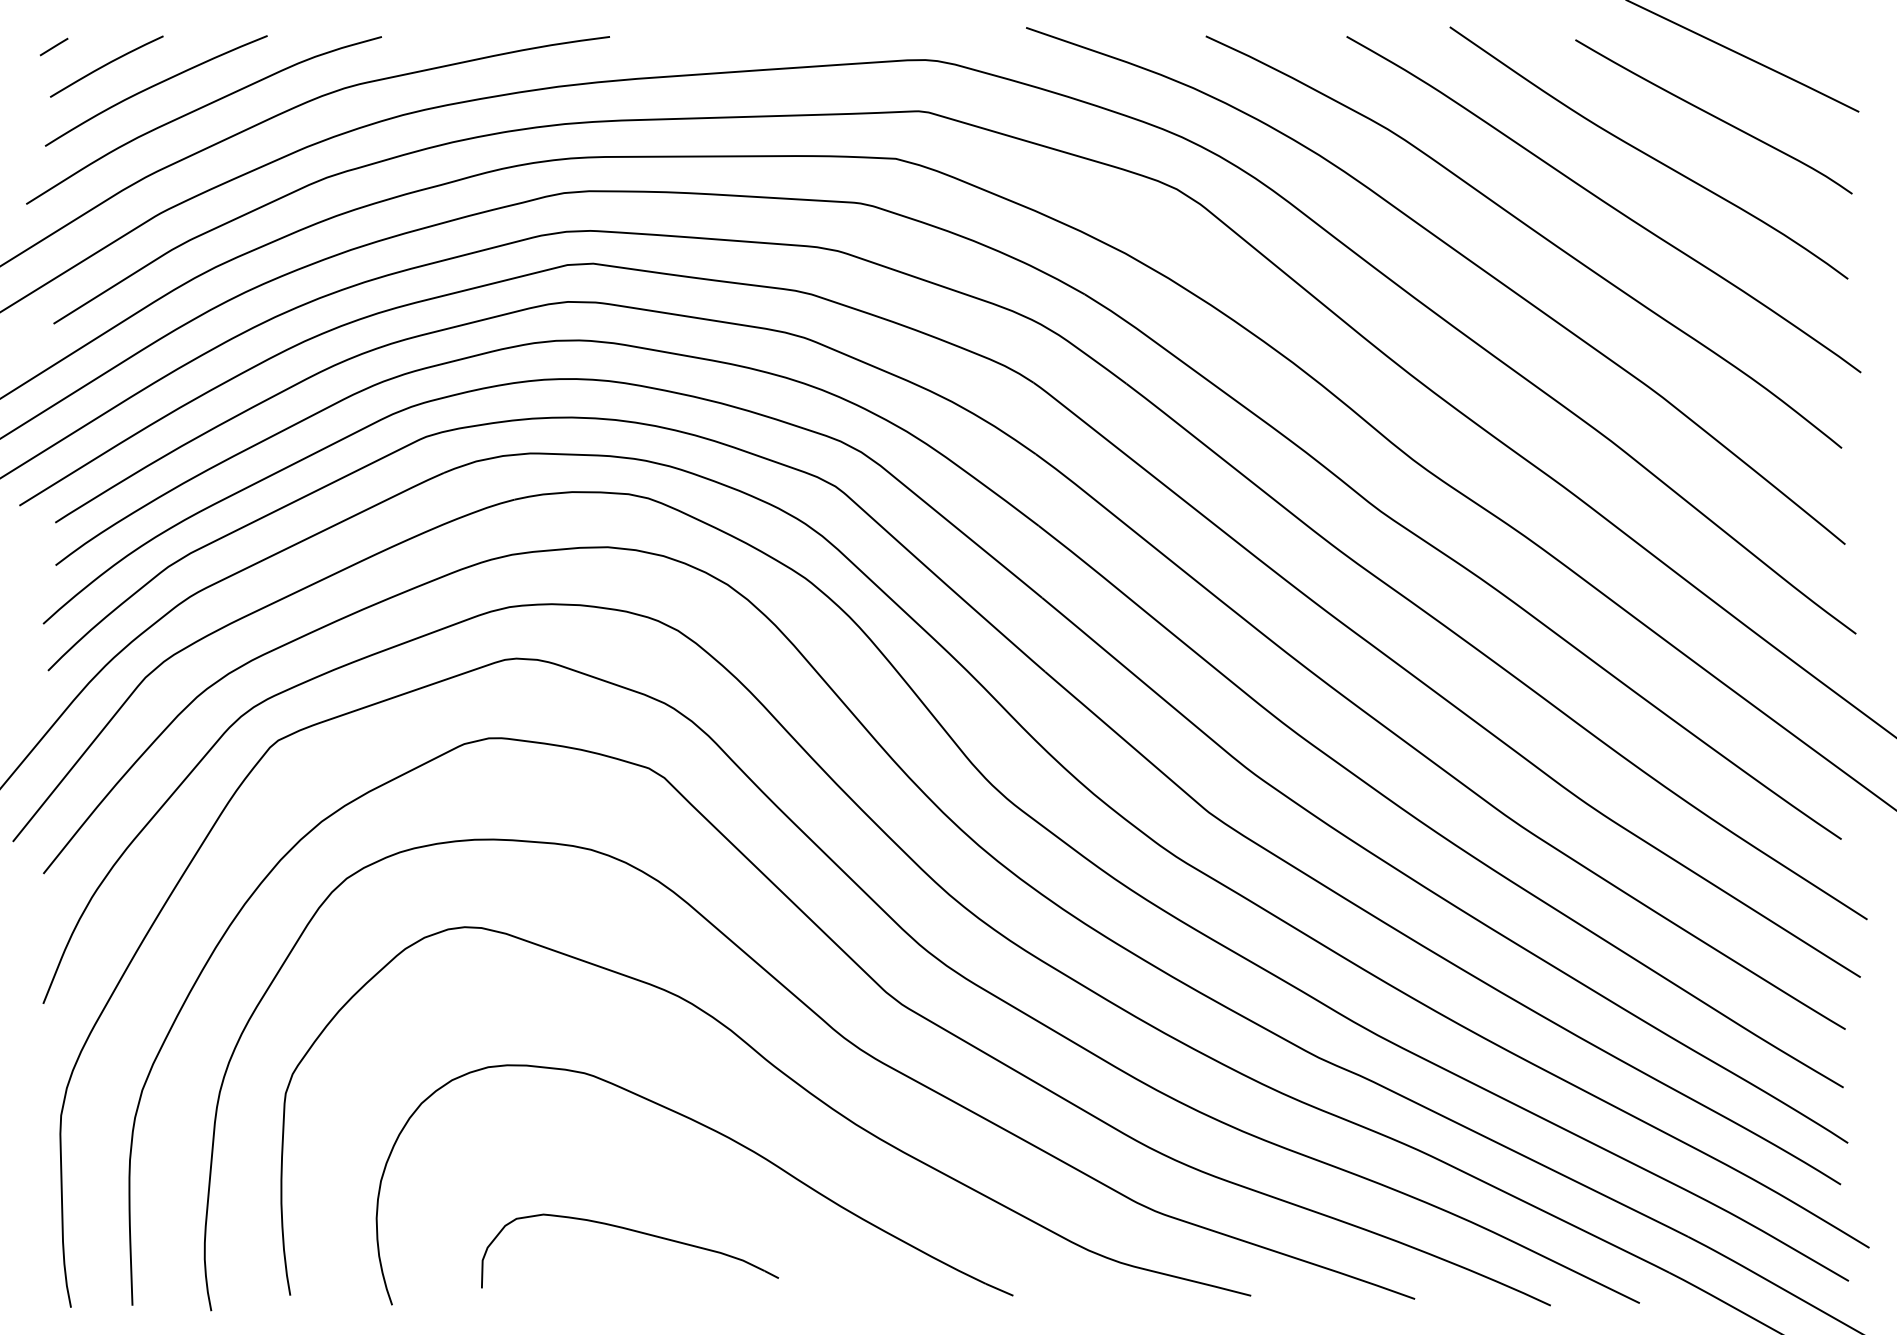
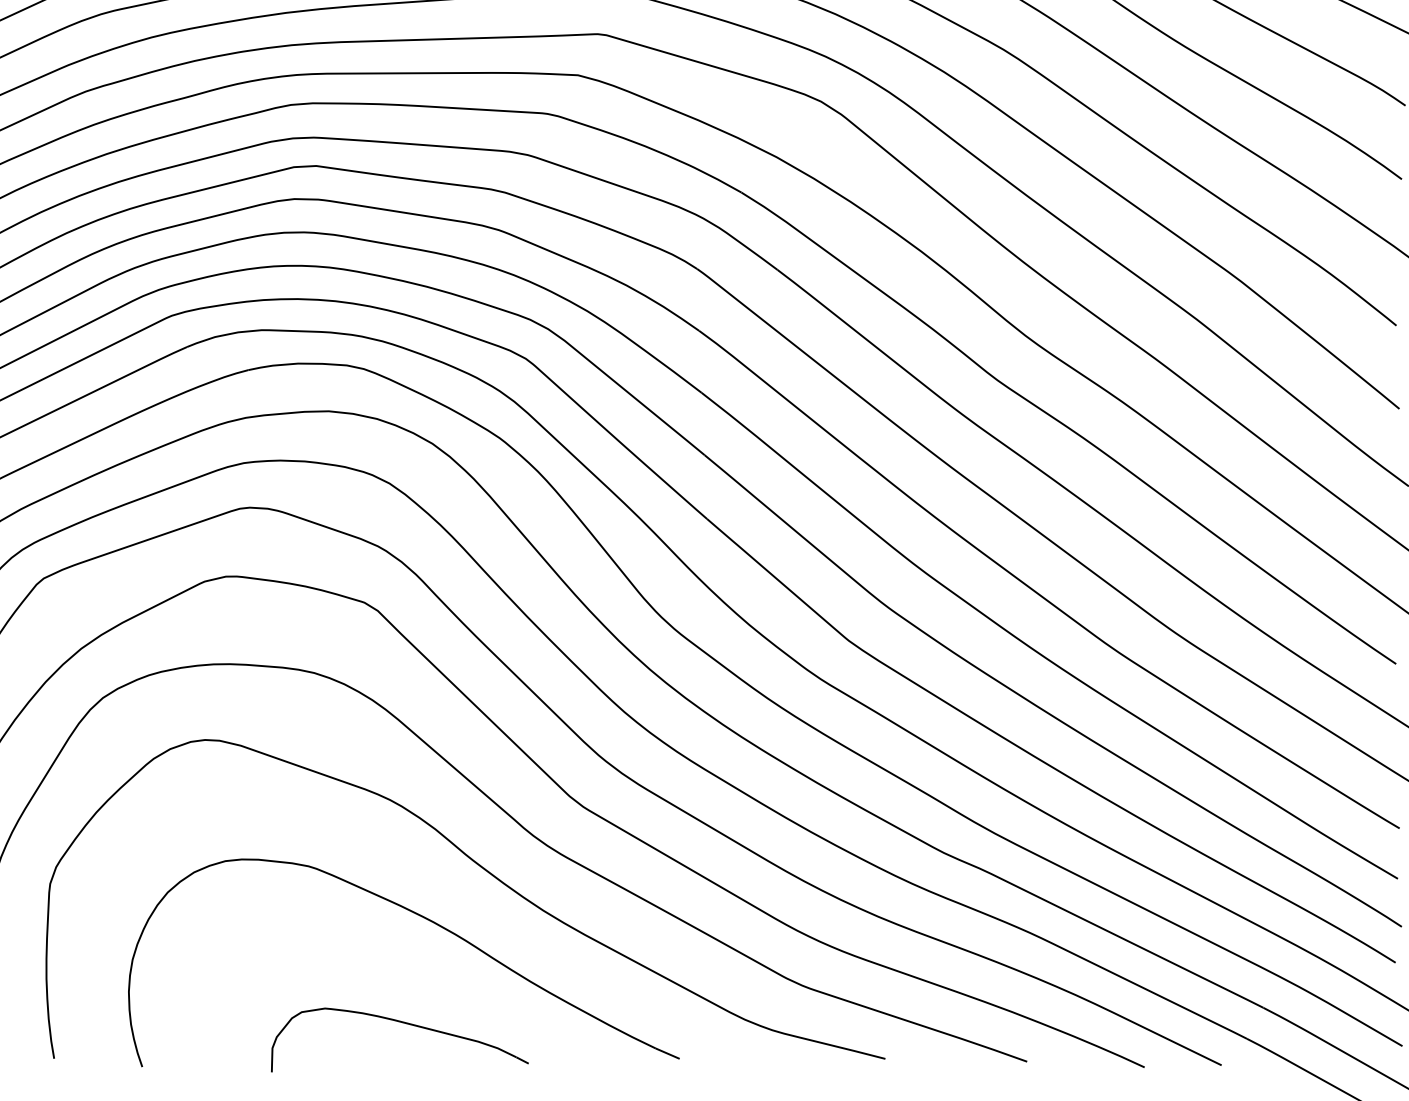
part: (636, 1232) -> (405, 1024), moved

